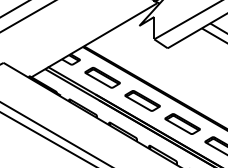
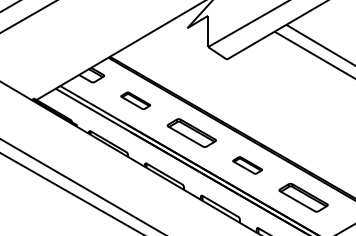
part: (102, 77) -> (135, 100), size x0.6
part: (182, 124) -> (247, 165), size x0.6

